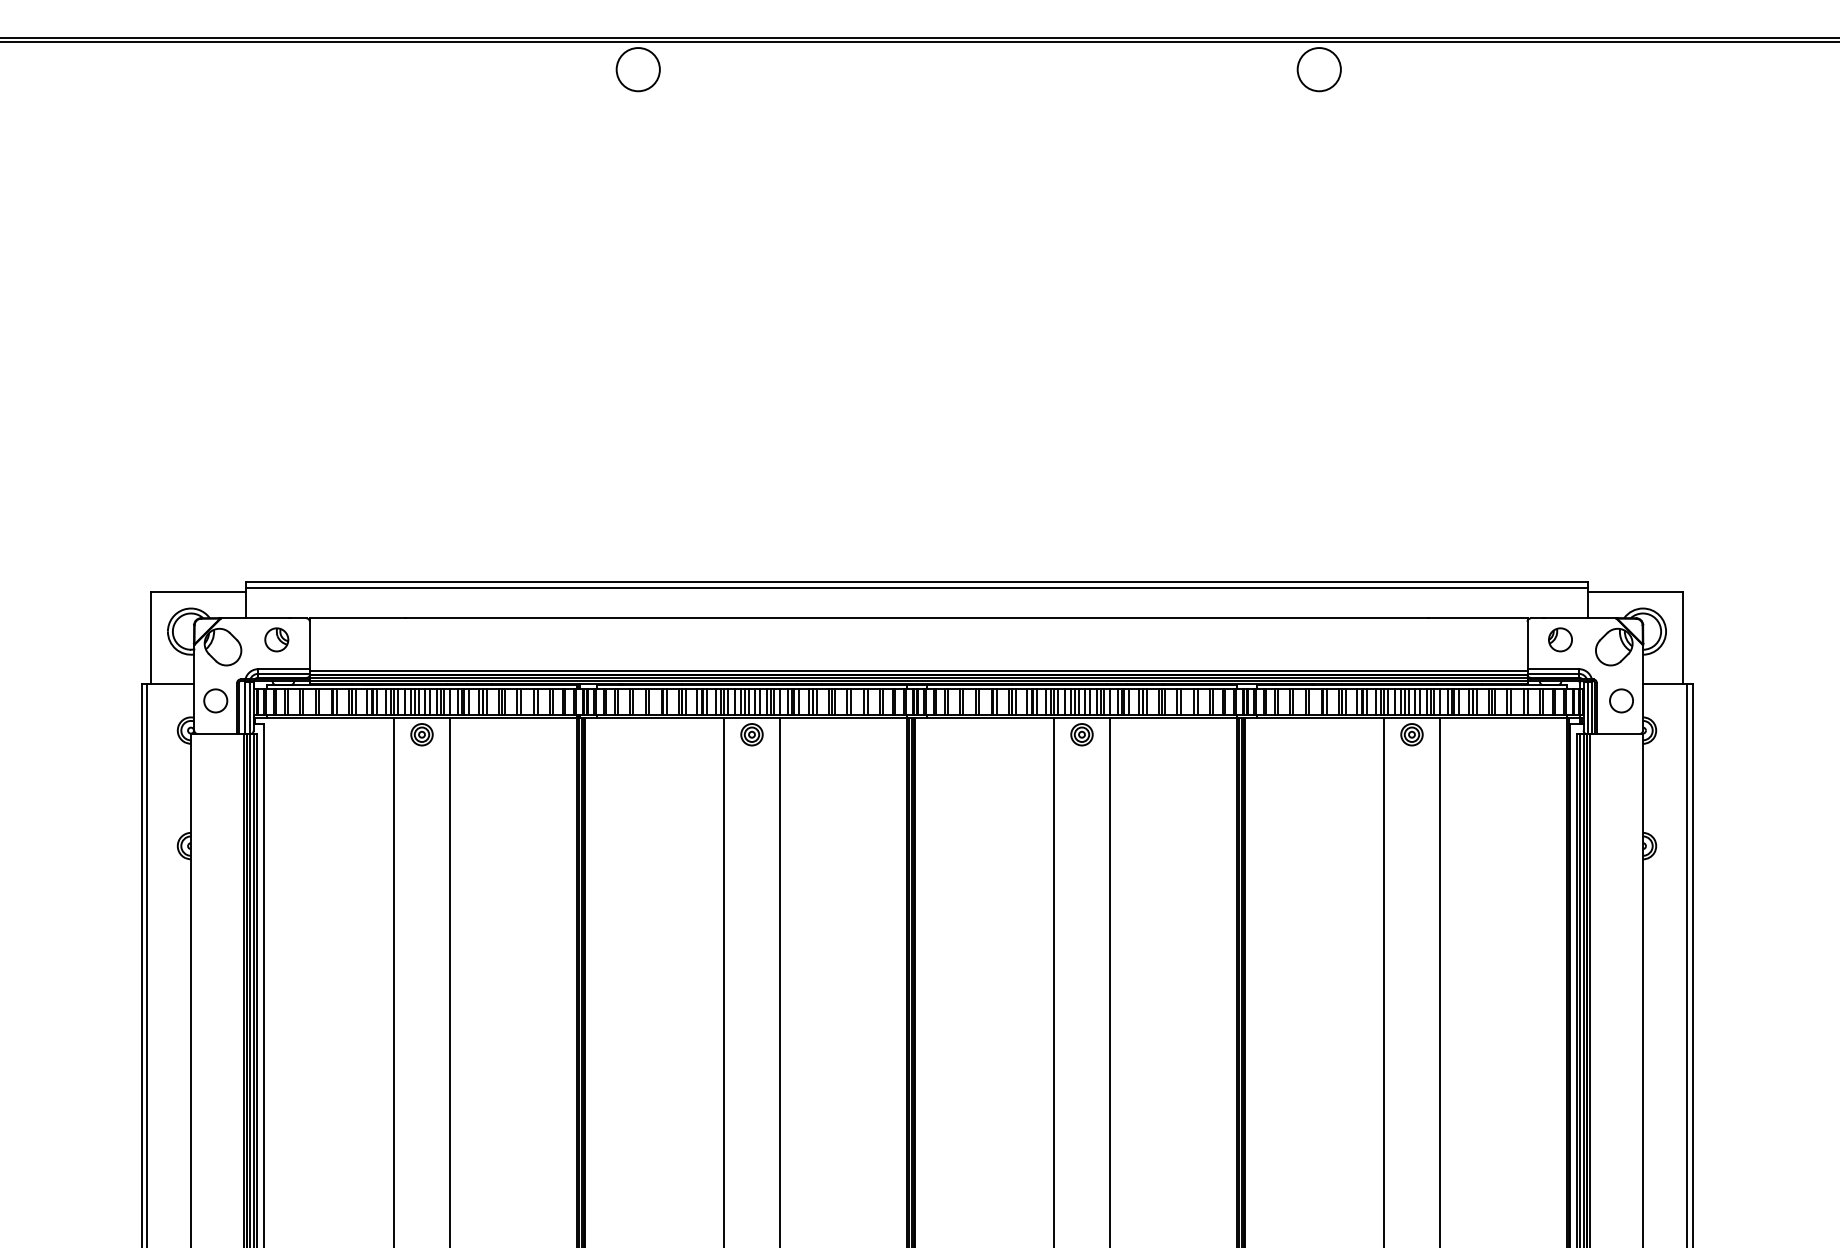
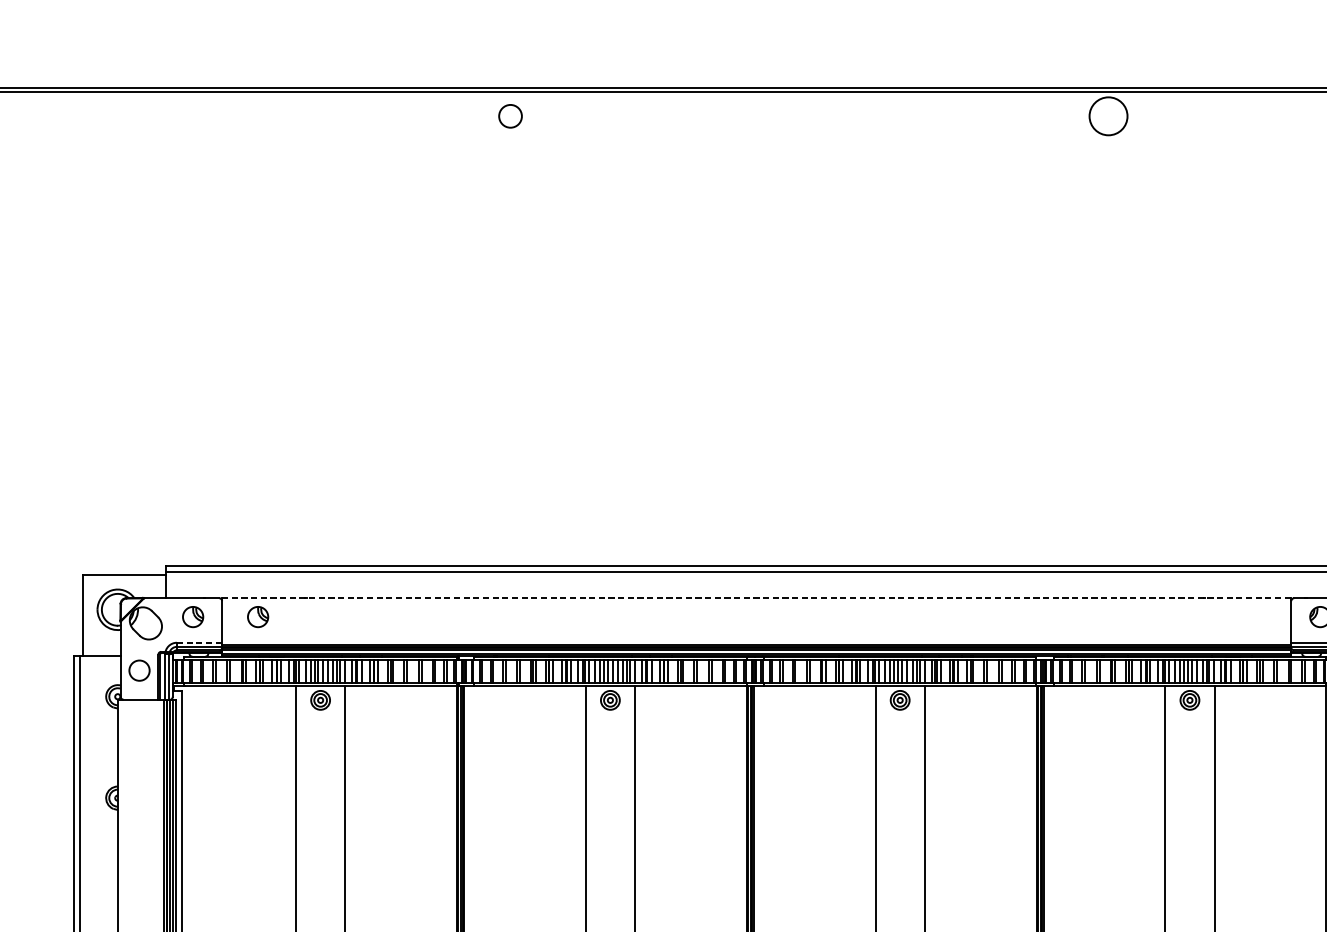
circle: (637, 69) -> (509, 116), size x0.6
line: (918, 618) -> (756, 598), solid -> dashed
part: (350, 639) -> (257, 616), added
line: (284, 669) -> (199, 643), solid -> dashed

